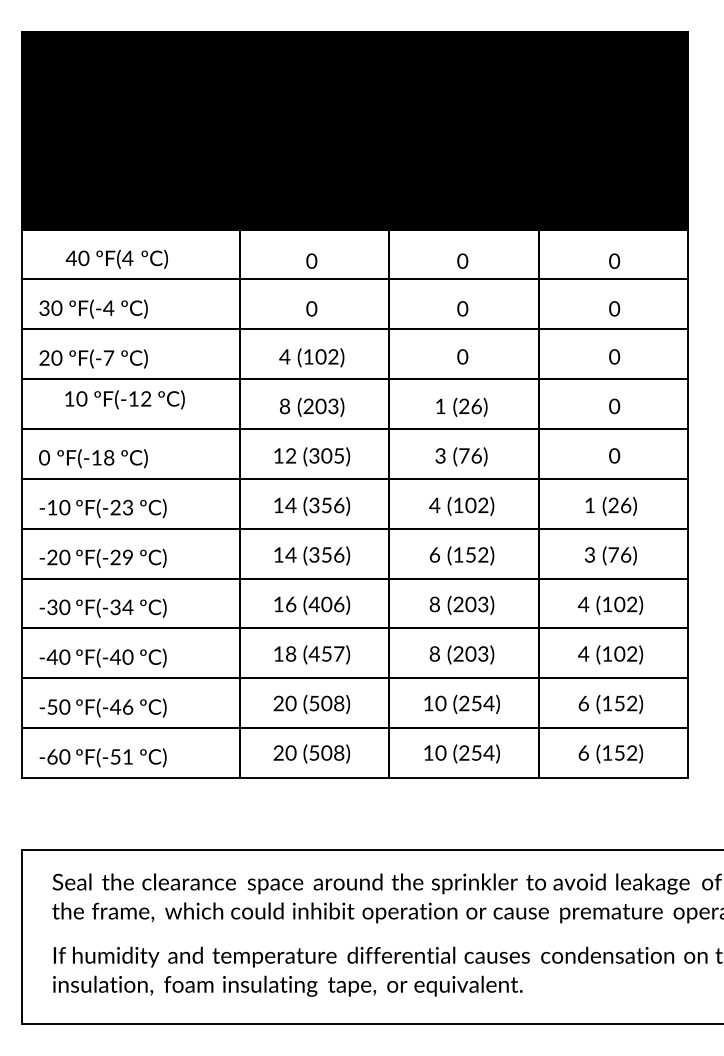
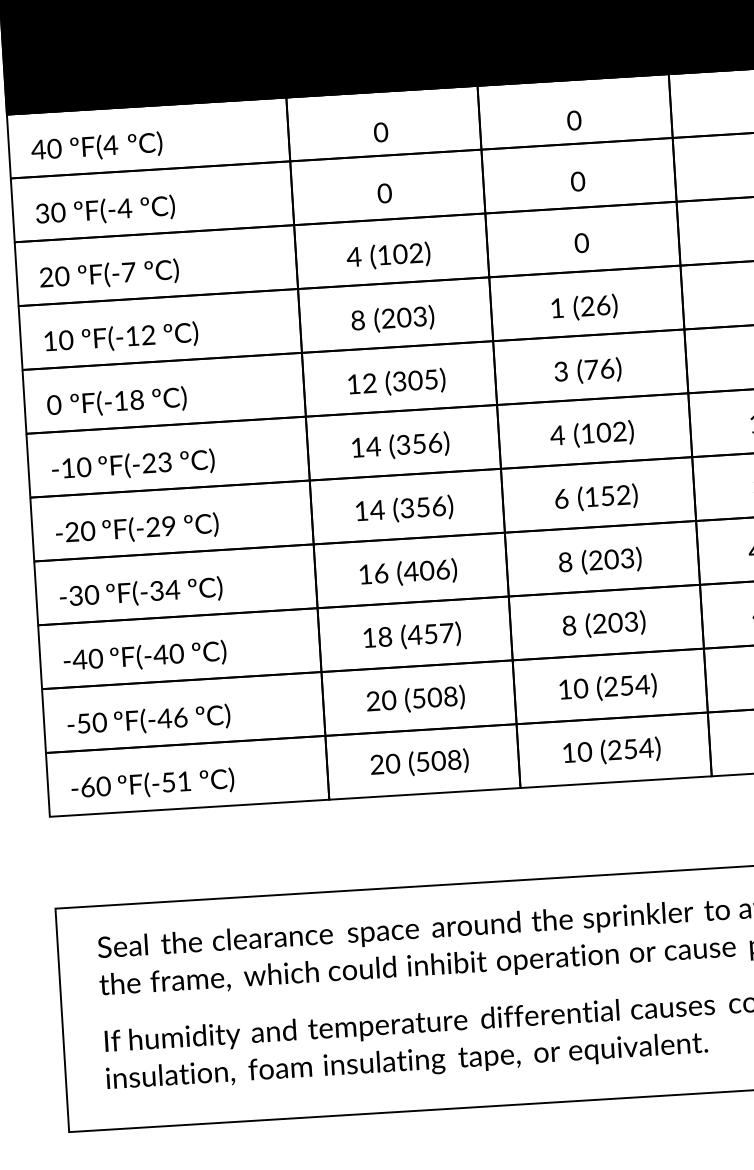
text: (116, 258) -> (96, 146), moved
text: (124, 399) -> (120, 337), moved

